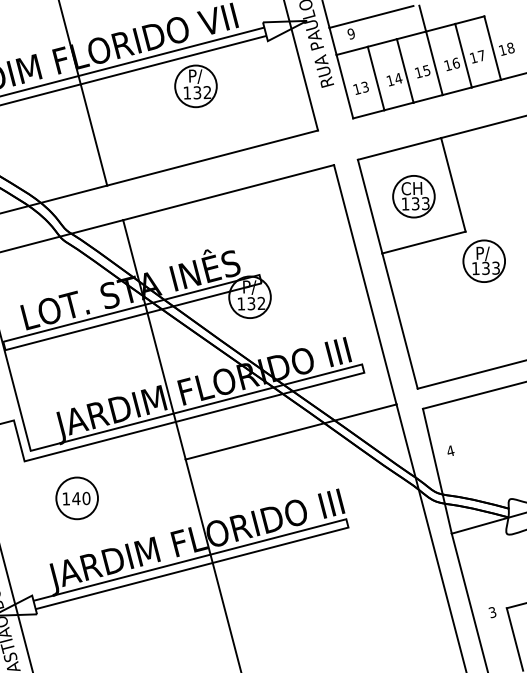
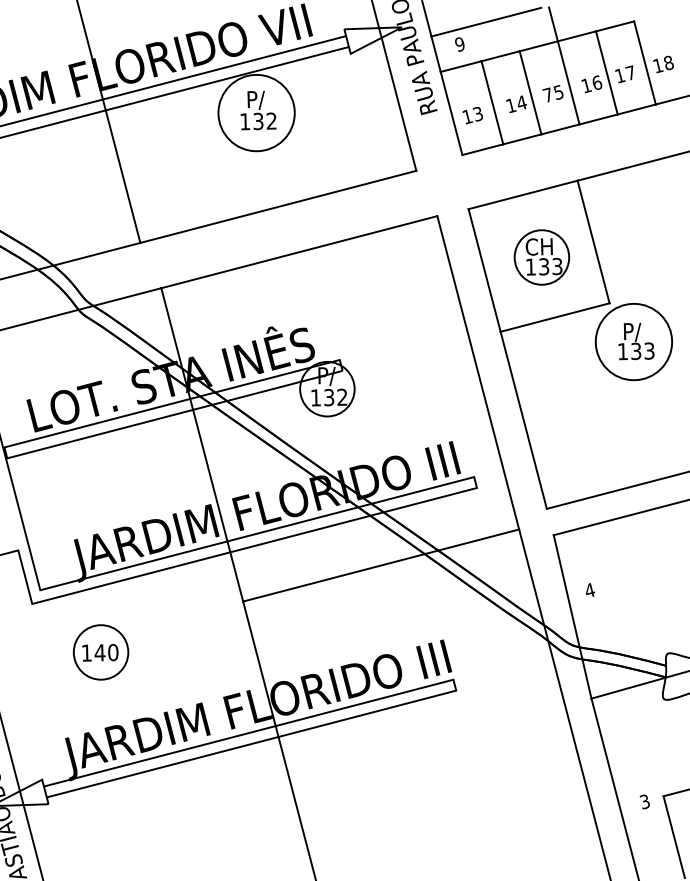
text: (418, 72) -> (547, 94), 15 -> 75
circle: (195, 86) -> (255, 113), size x1.4
circle: (484, 261) -> (634, 342), size x1.4

